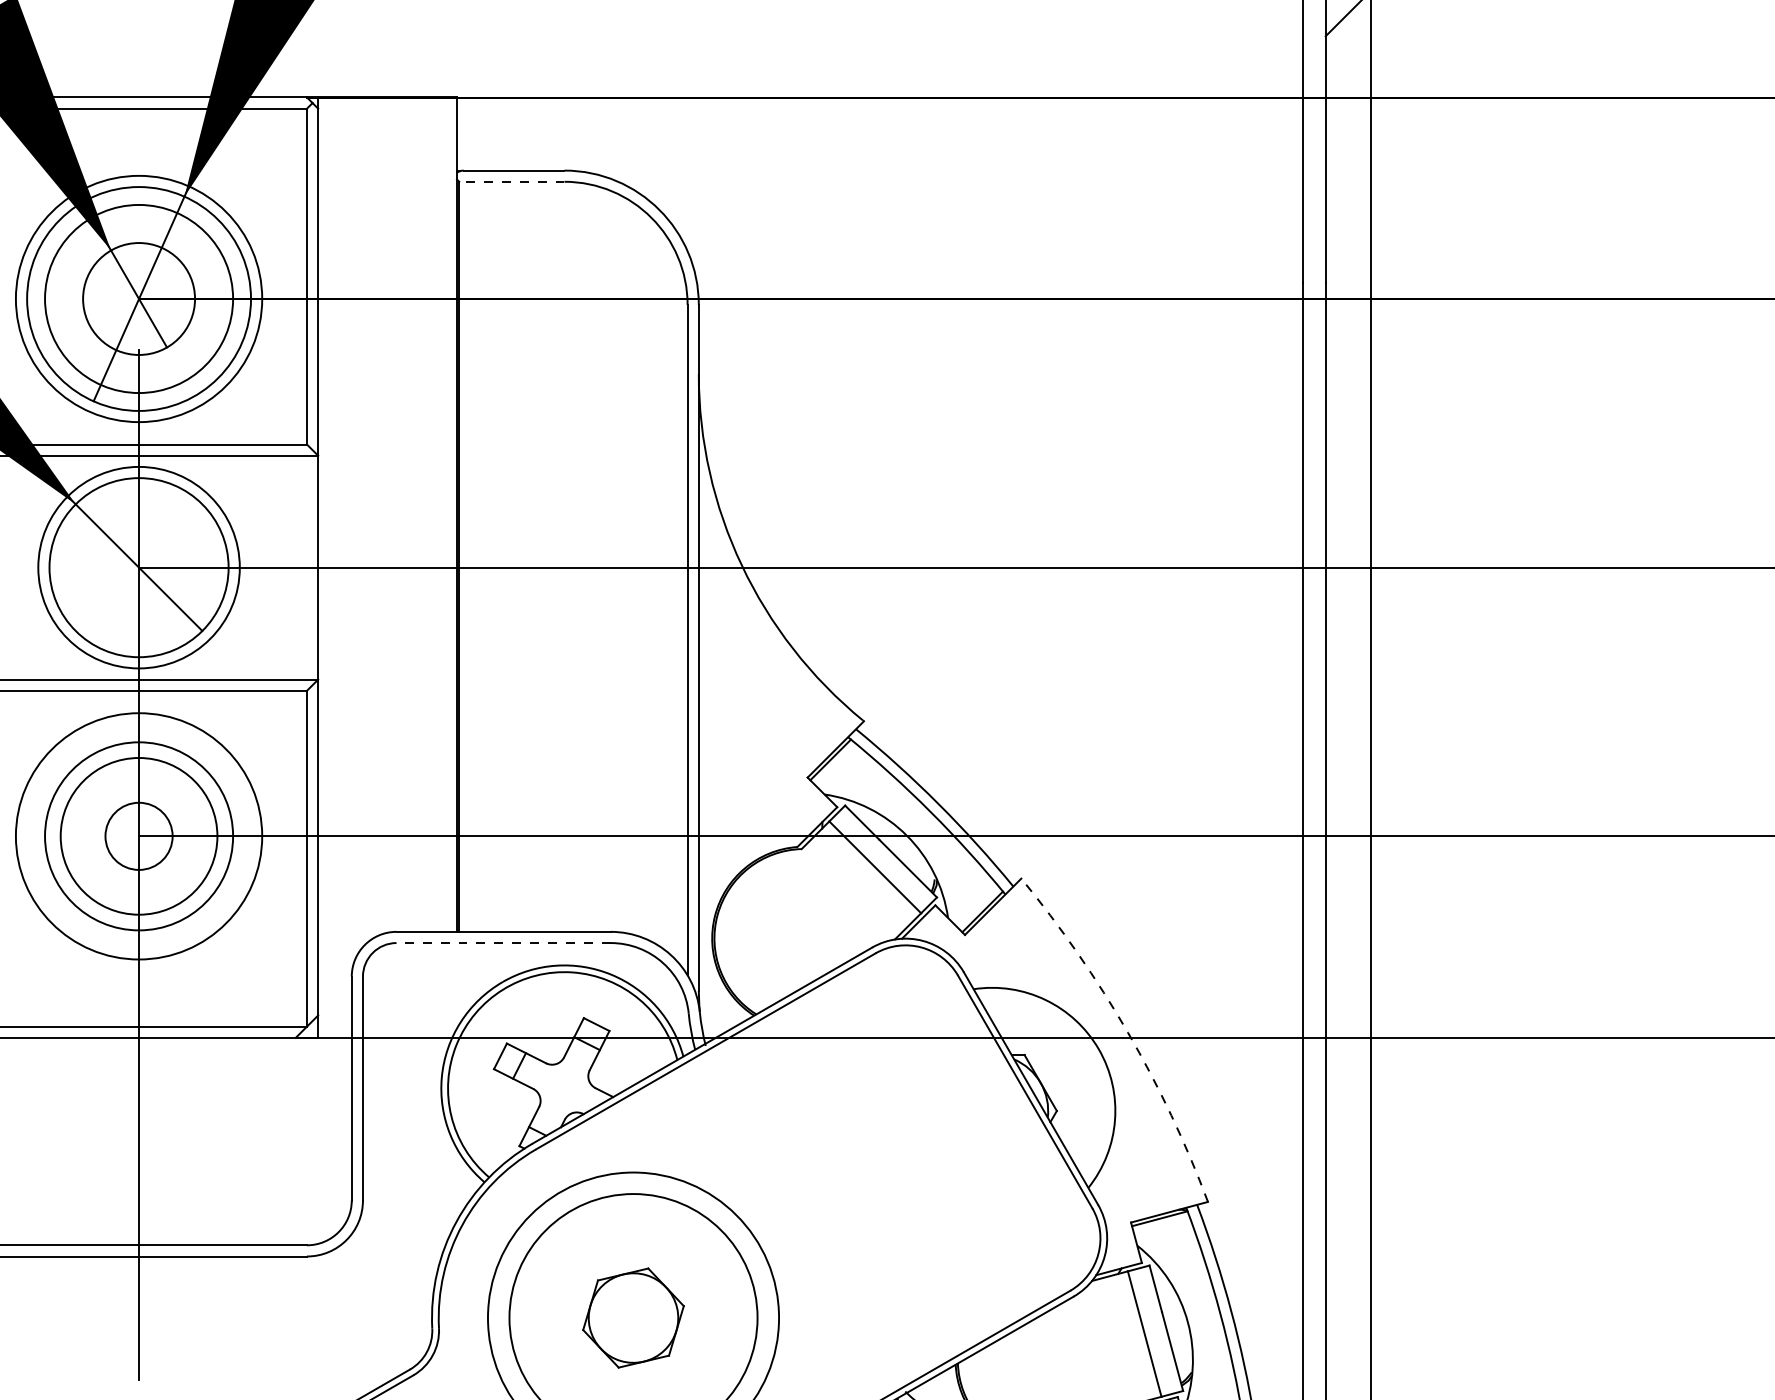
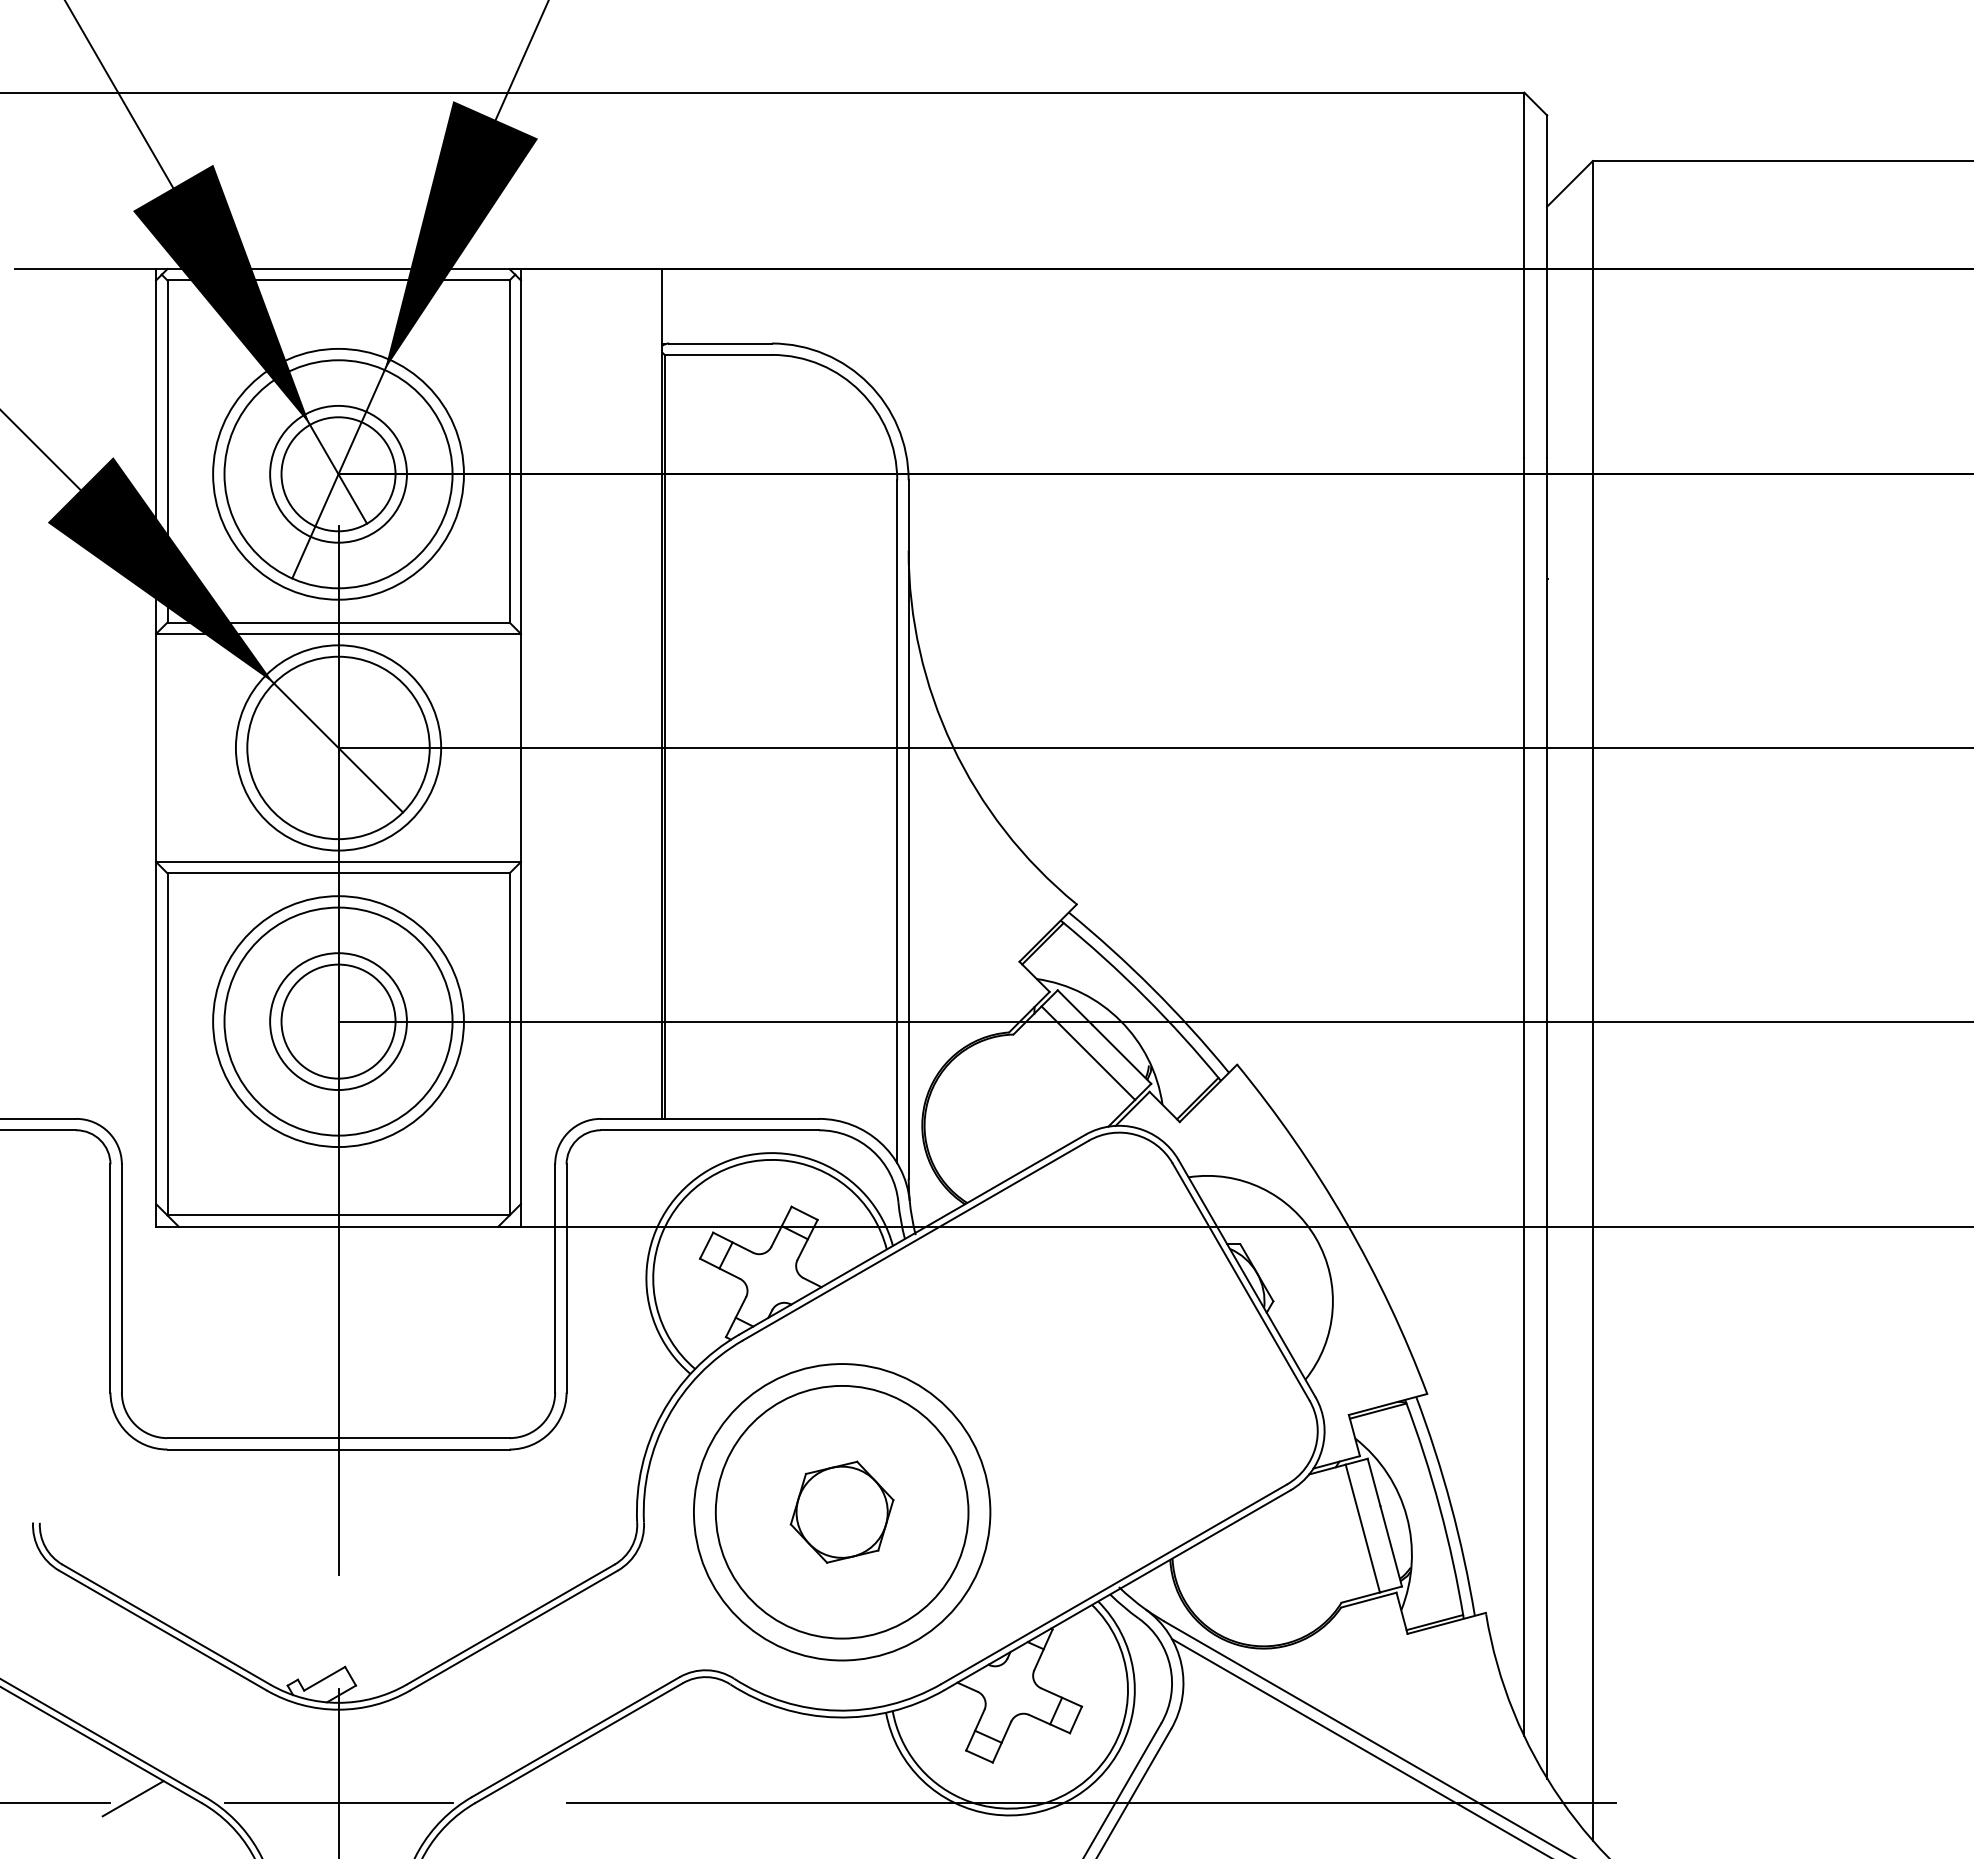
line: (512, 181) -> (718, 354), dashed -> solid
circle: (139, 298) -> (338, 473), size x0.71
circle: (139, 836) -> (338, 1021), size x0.71
circle: (139, 836) -> (338, 1021), size x1.43
circle: (139, 836) -> (338, 1021), size x1.67
line: (503, 943) -> (709, 1130), dashed -> solid
arc: (1127, 1032) -> (1345, 1221), dashed -> solid

